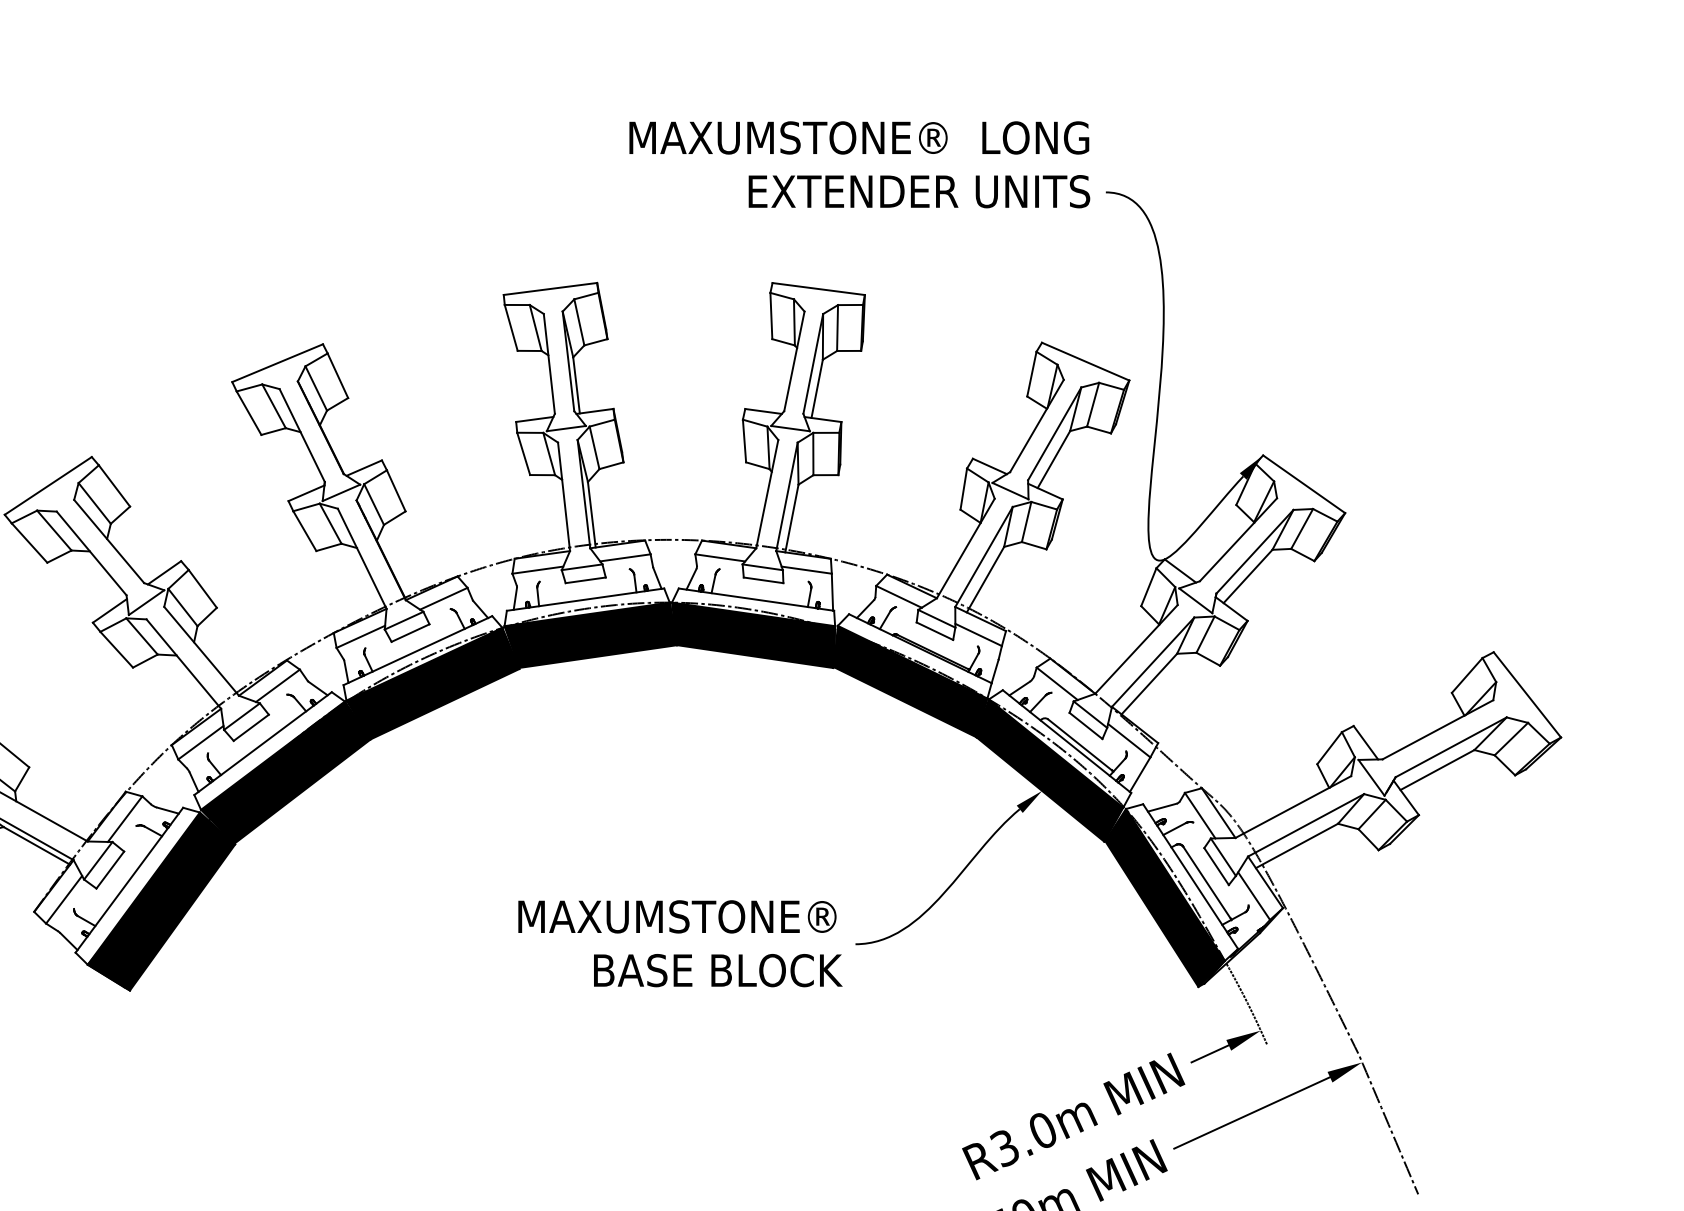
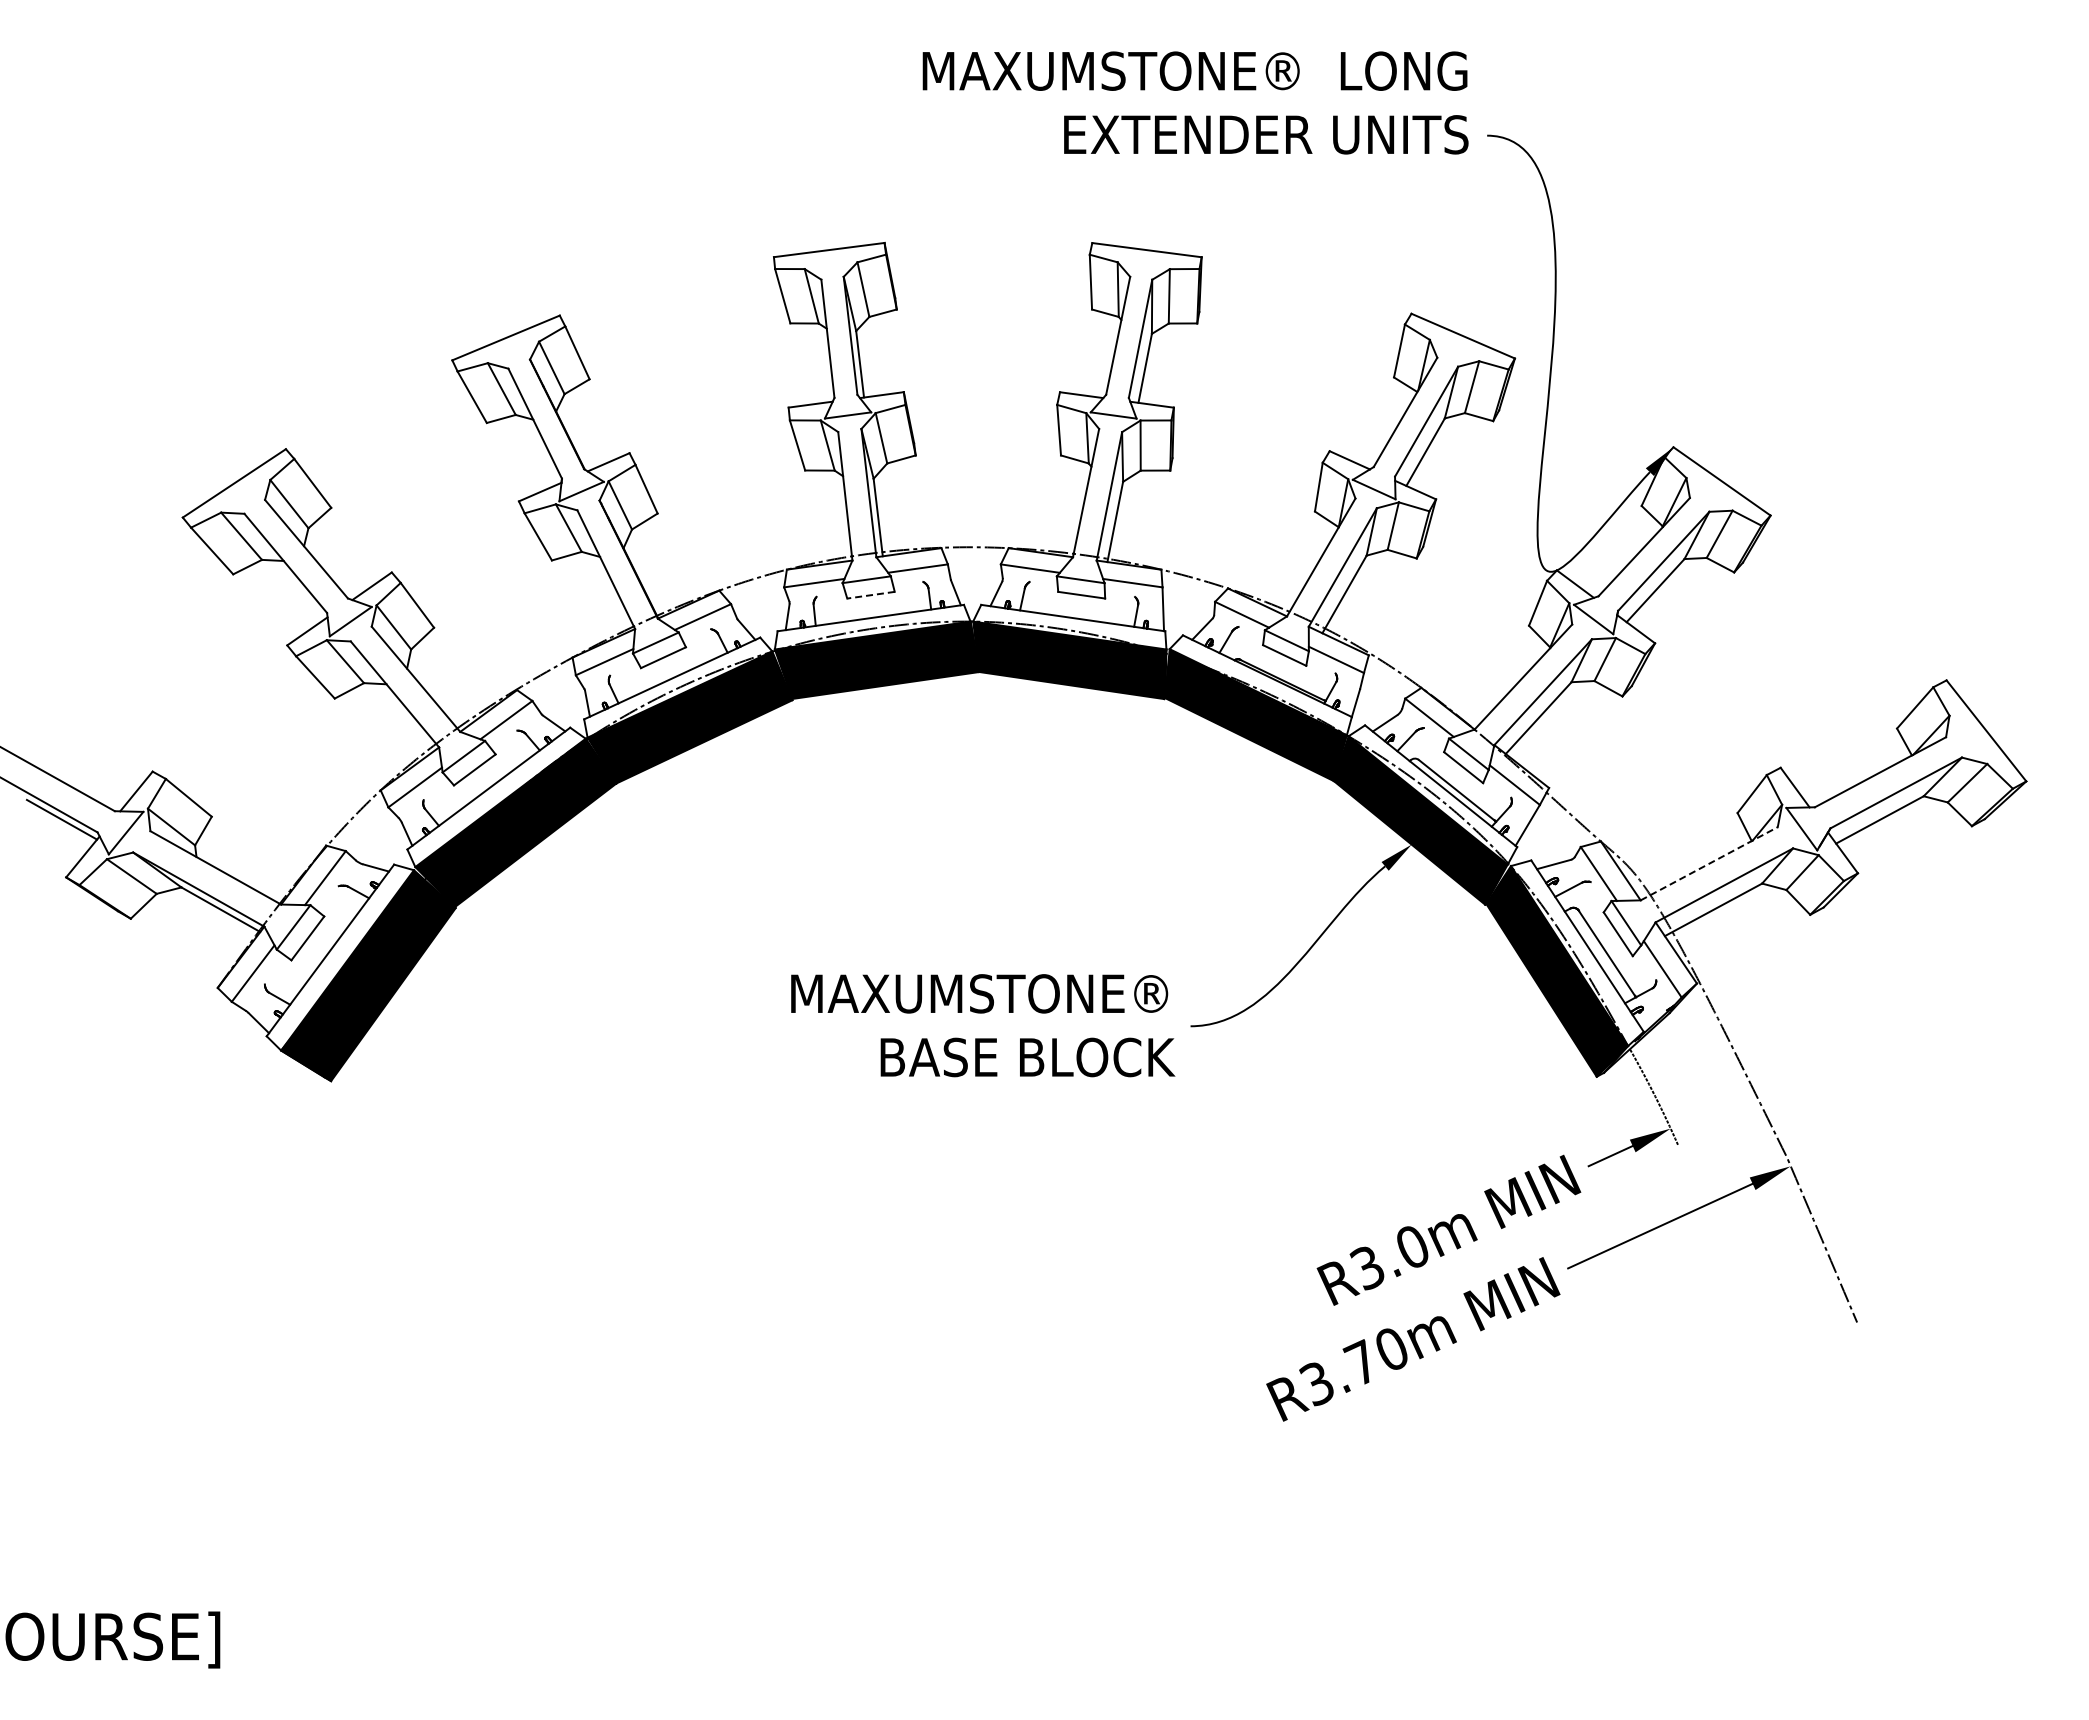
line: (586, 580) -> (871, 595), solid -> dashed
line: (1293, 806) -> (1709, 863), solid -> dashed

